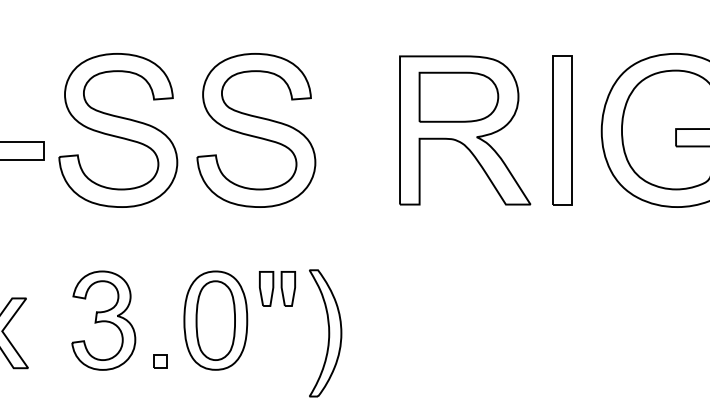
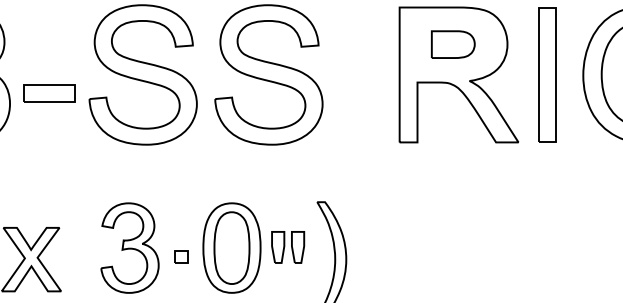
part: (458, 96) -> (452, 44), size x0.6
part: (277, 288) -> (288, 247), moved
part: (160, 361) -> (181, 257), moved

